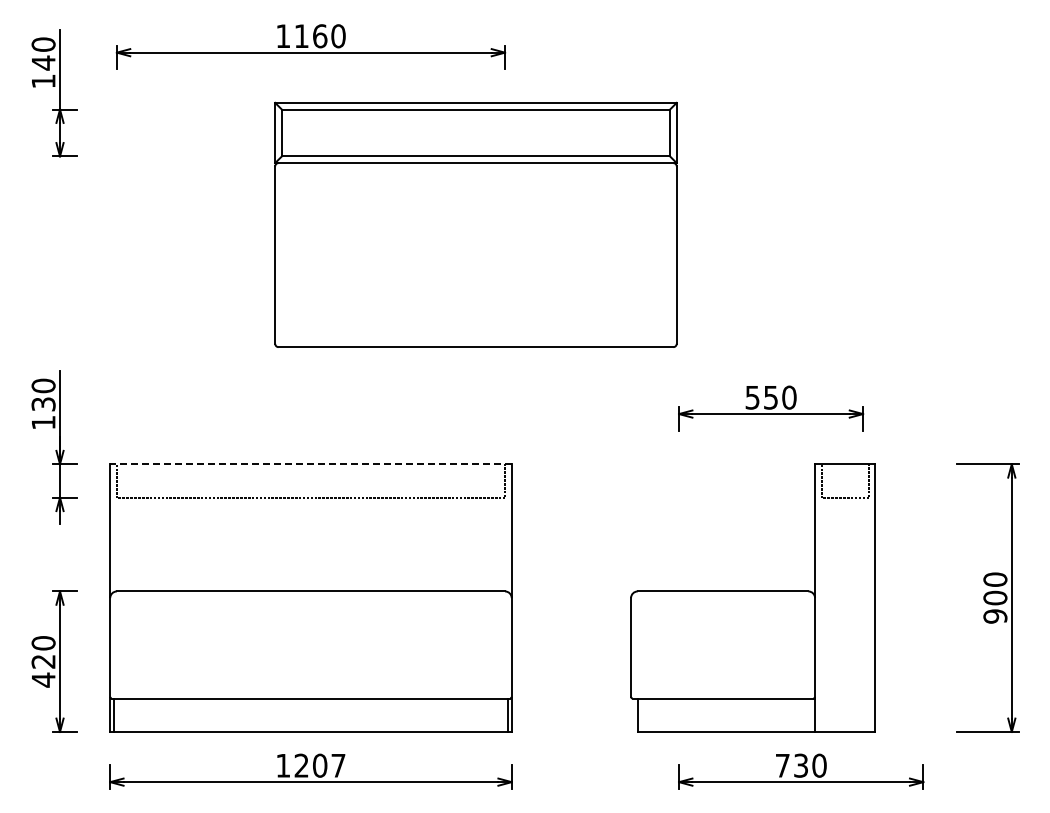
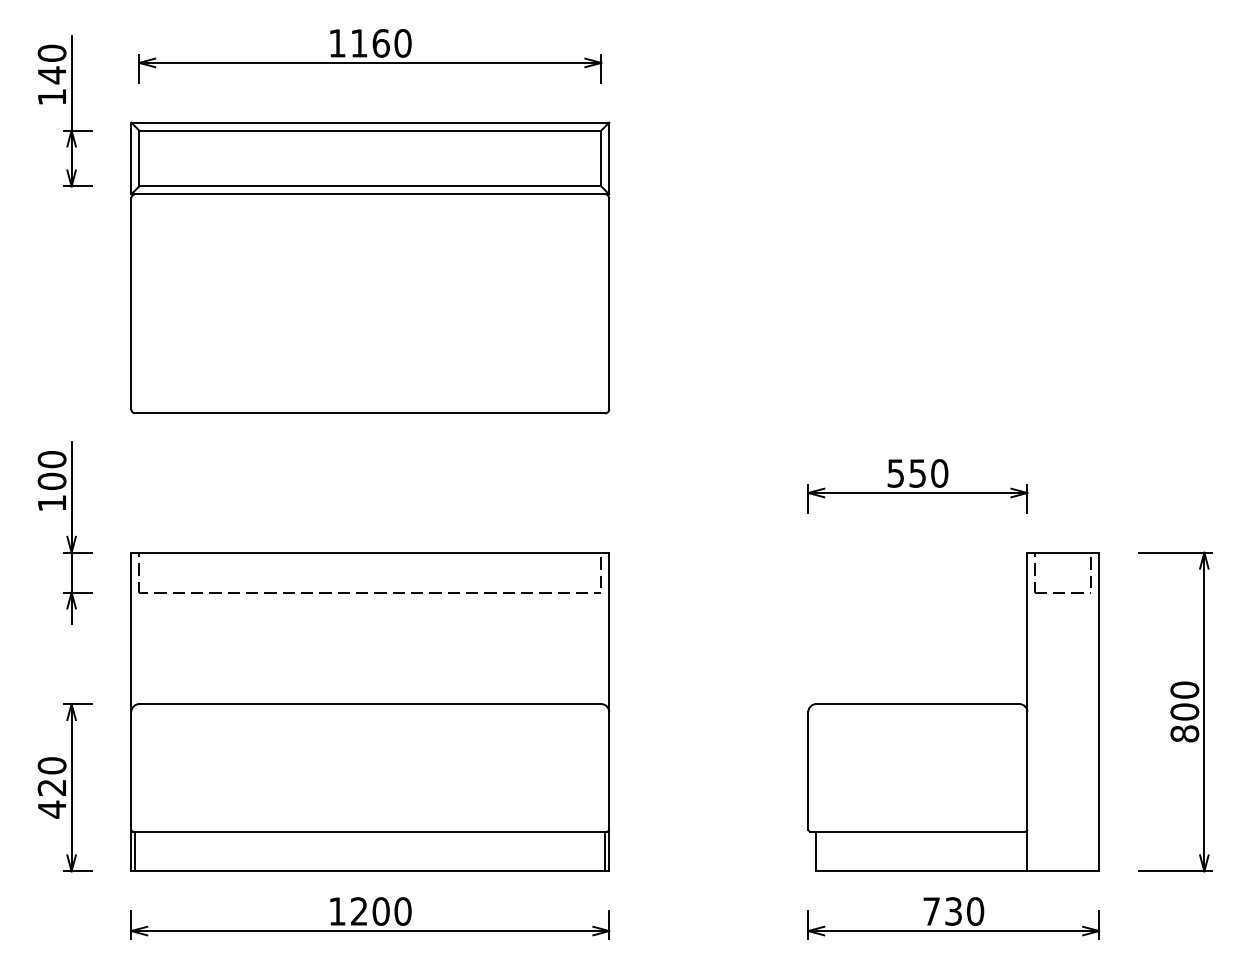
part: (475, 224) -> (369, 267), moved
text: (43, 404) -> (51, 481), 130 -> 100
line: (310, 464) -> (369, 553), dashed -> solid
part: (752, 597) -> (952, 711), moved
text: (995, 616) -> (1184, 733), 900 -> 800
text: (338, 765) -> (403, 911), 1207 -> 1200

